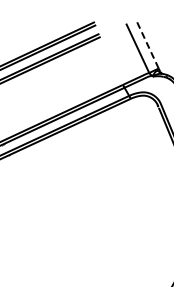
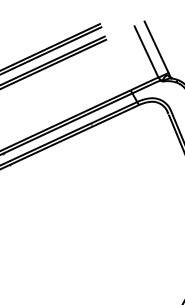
line: (147, 44) -> (156, 47), dashed -> solid

